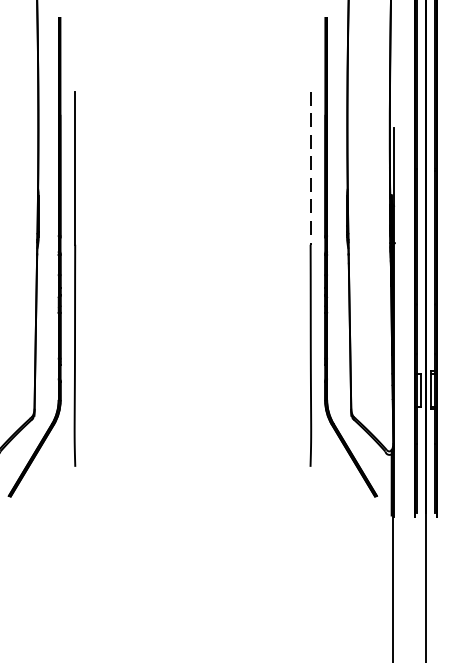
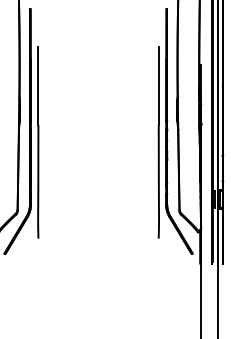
line: (310, 169) -> (158, 86), dashed -> solid

